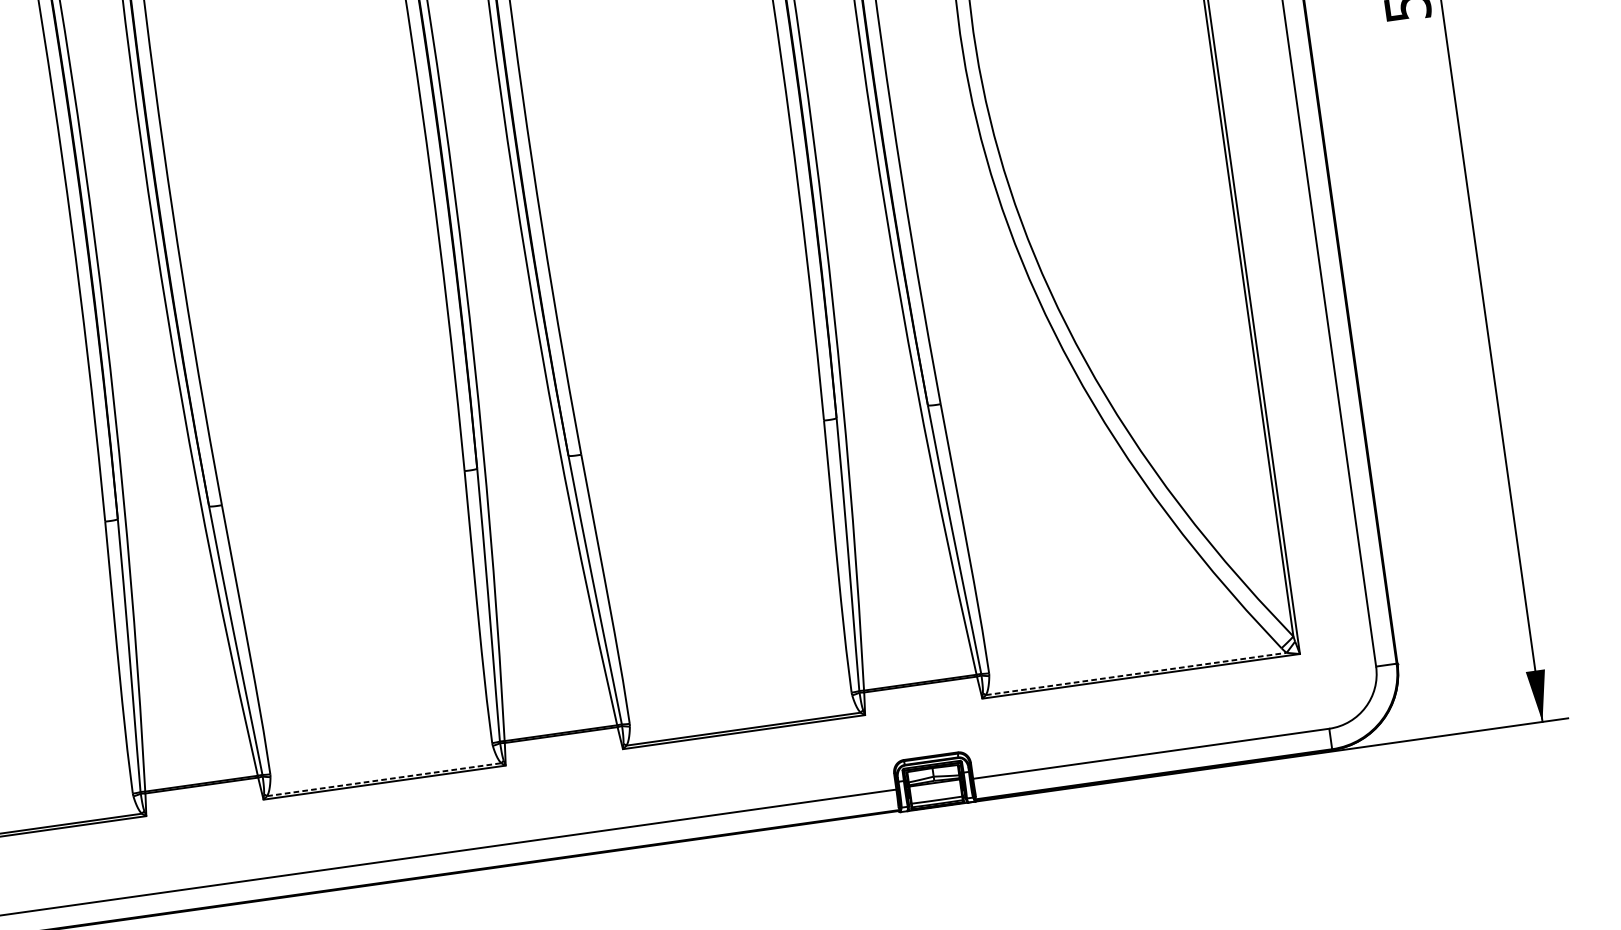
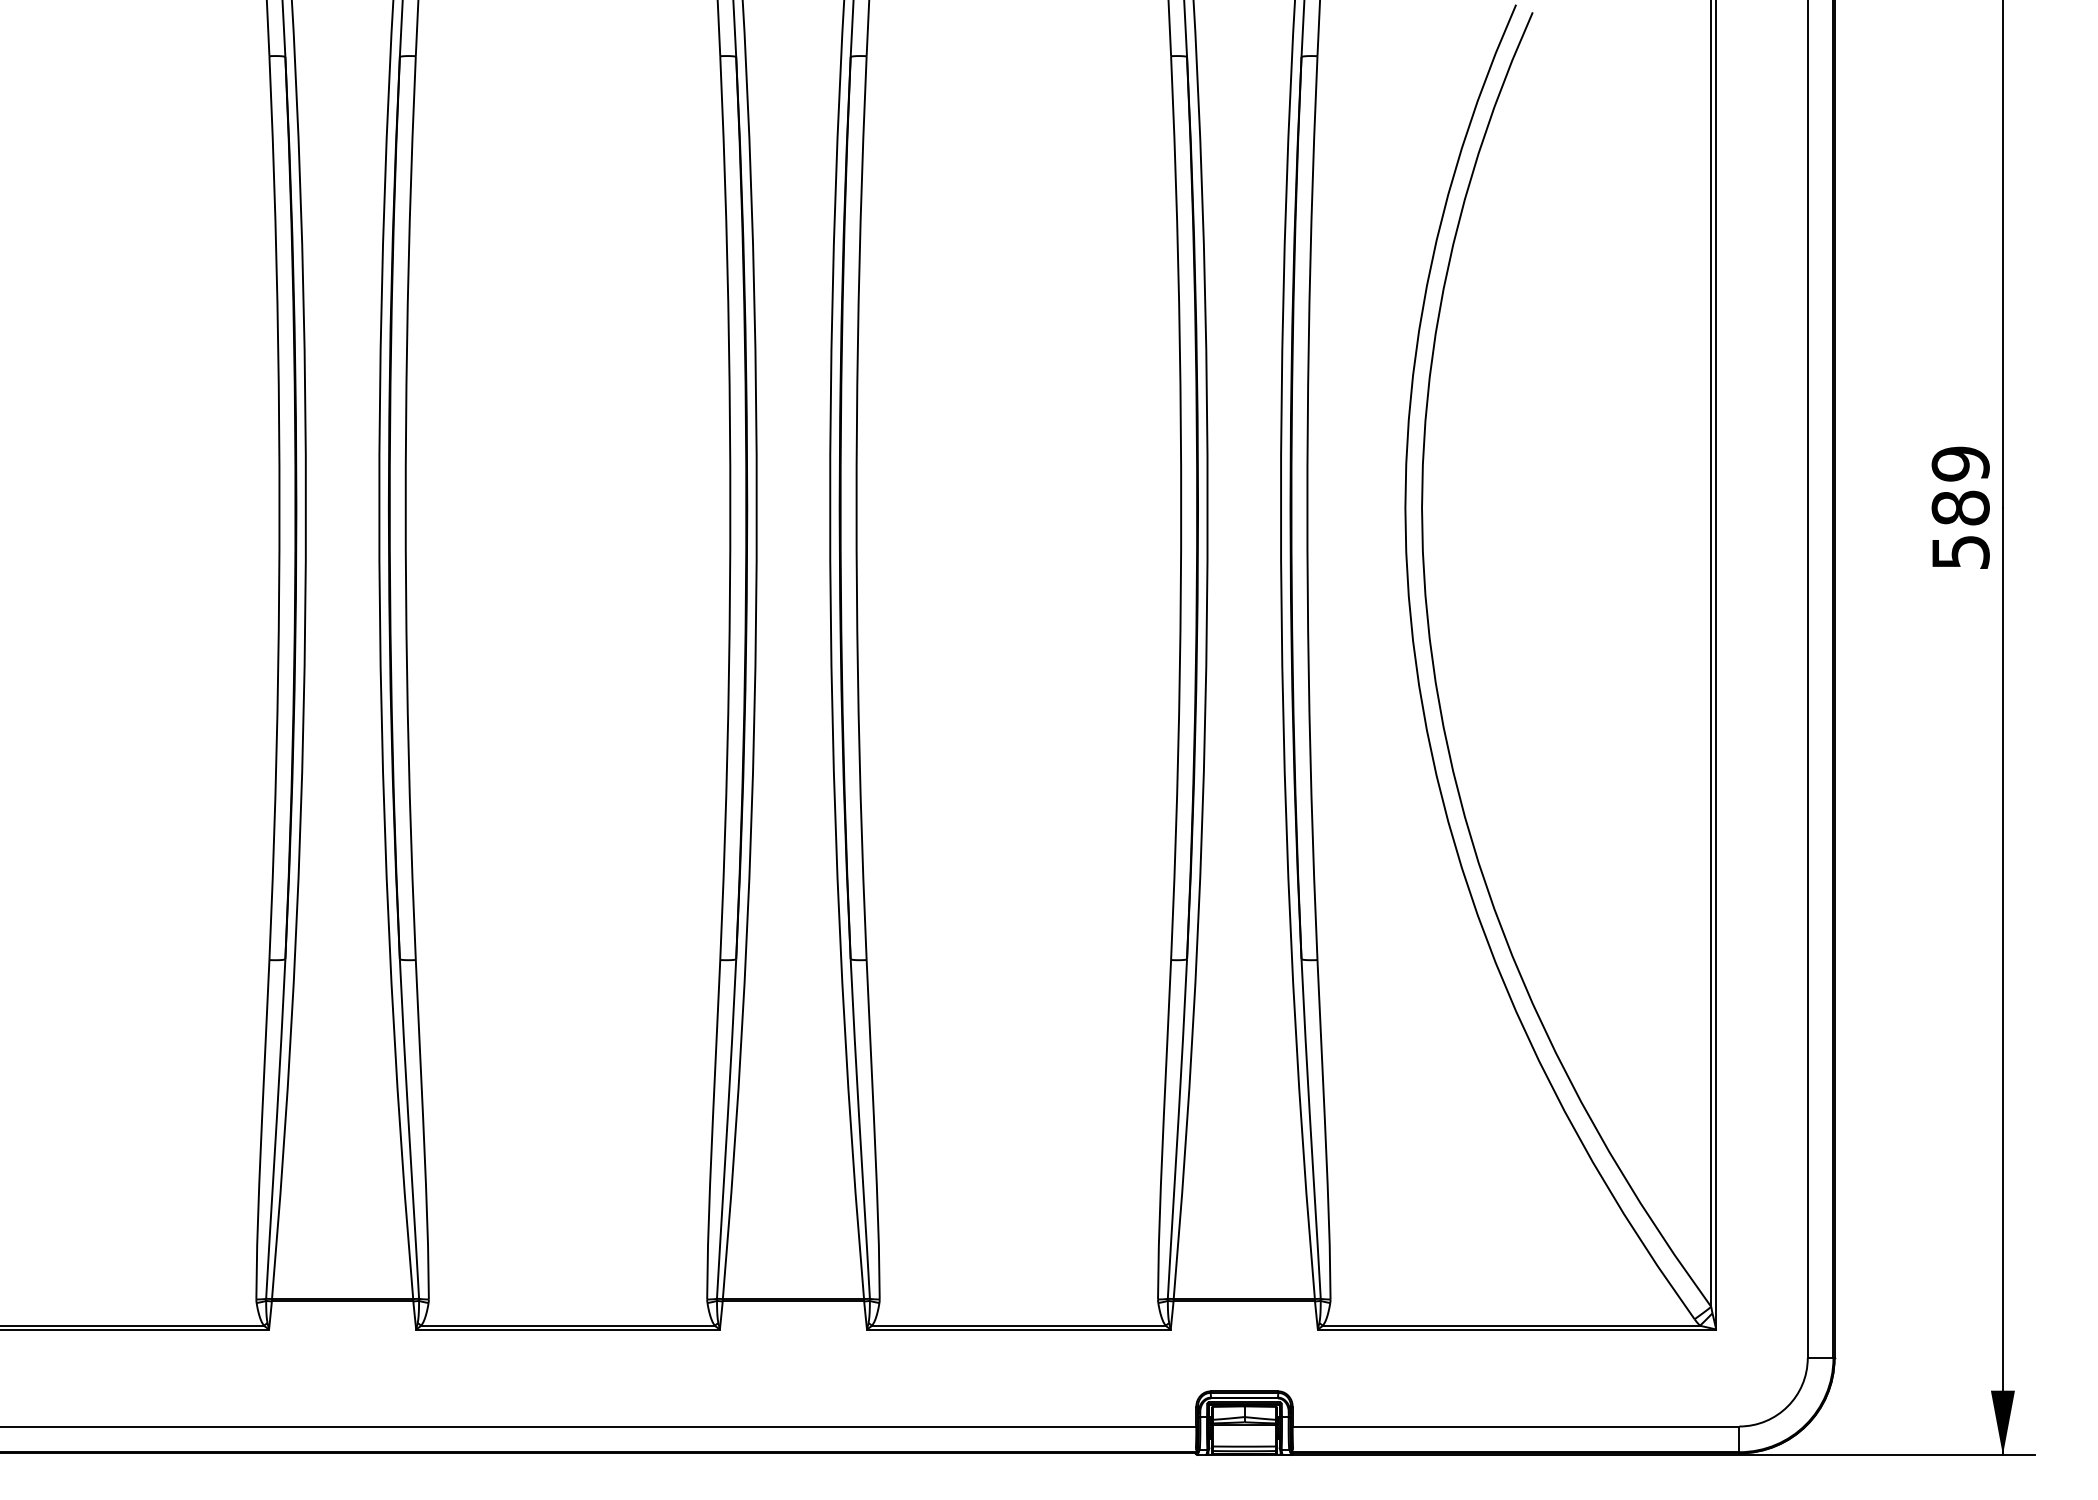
line: (1136, 673) -> (1511, 1325), dashed -> solid
line: (384, 779) -> (568, 1325), dashed -> solid

